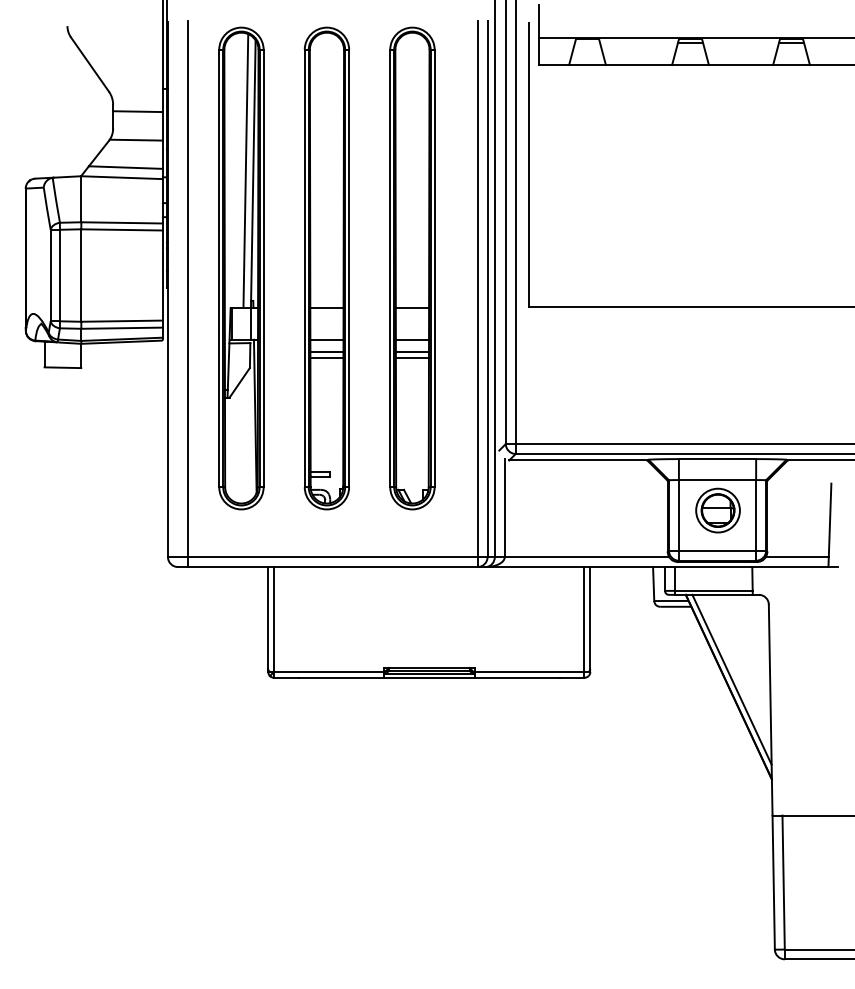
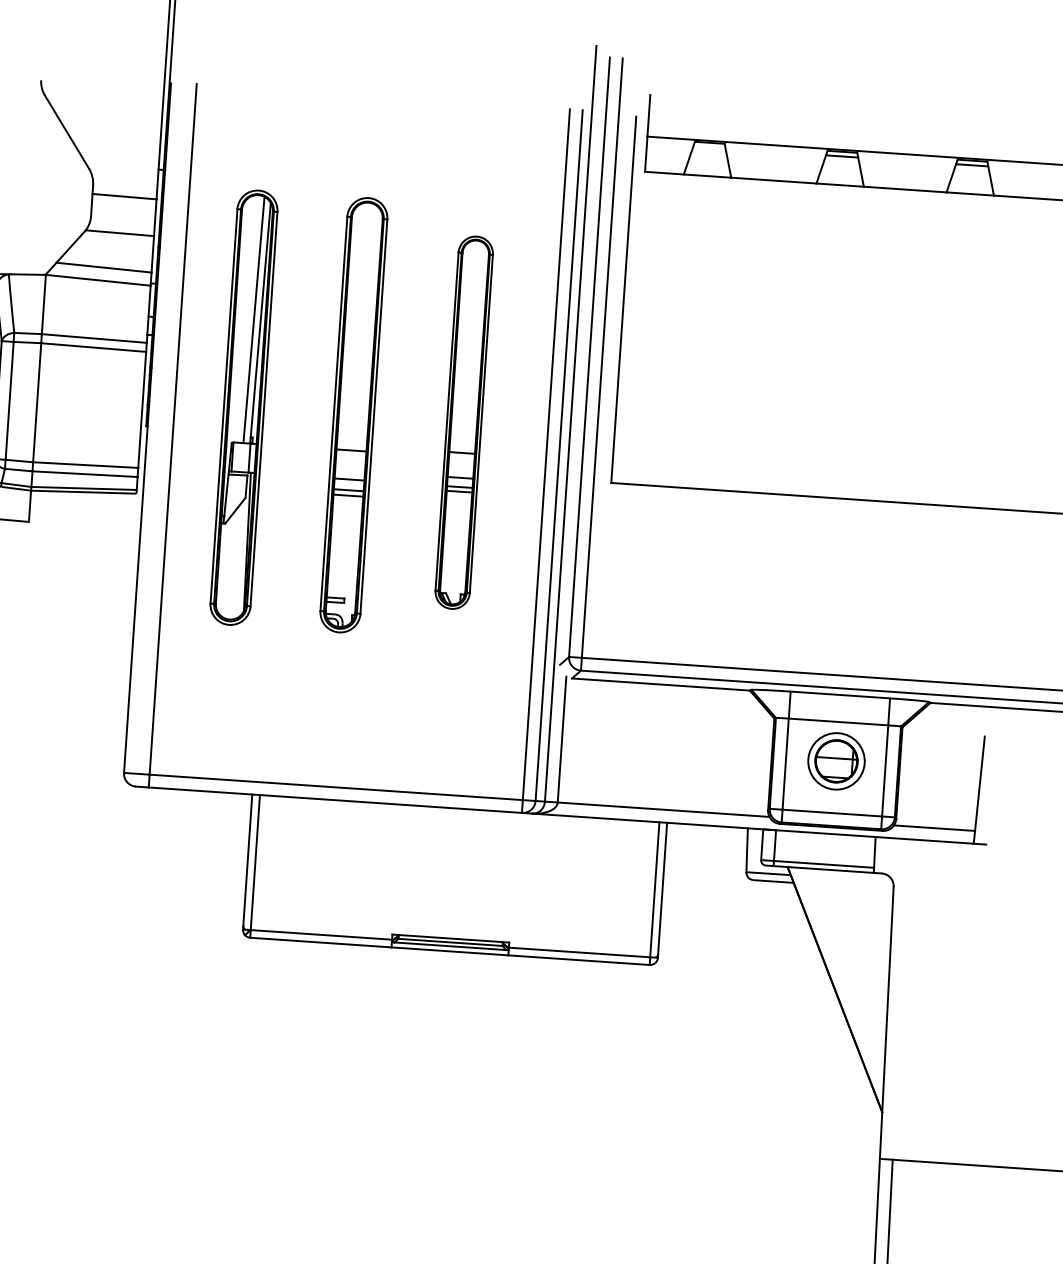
part: (241, 268) -> (244, 407), size x0.7
part: (326, 268) -> (353, 415), size x0.7
part: (412, 268) -> (464, 422), size x0.6
line: (731, 679) -> (838, 980), removed

